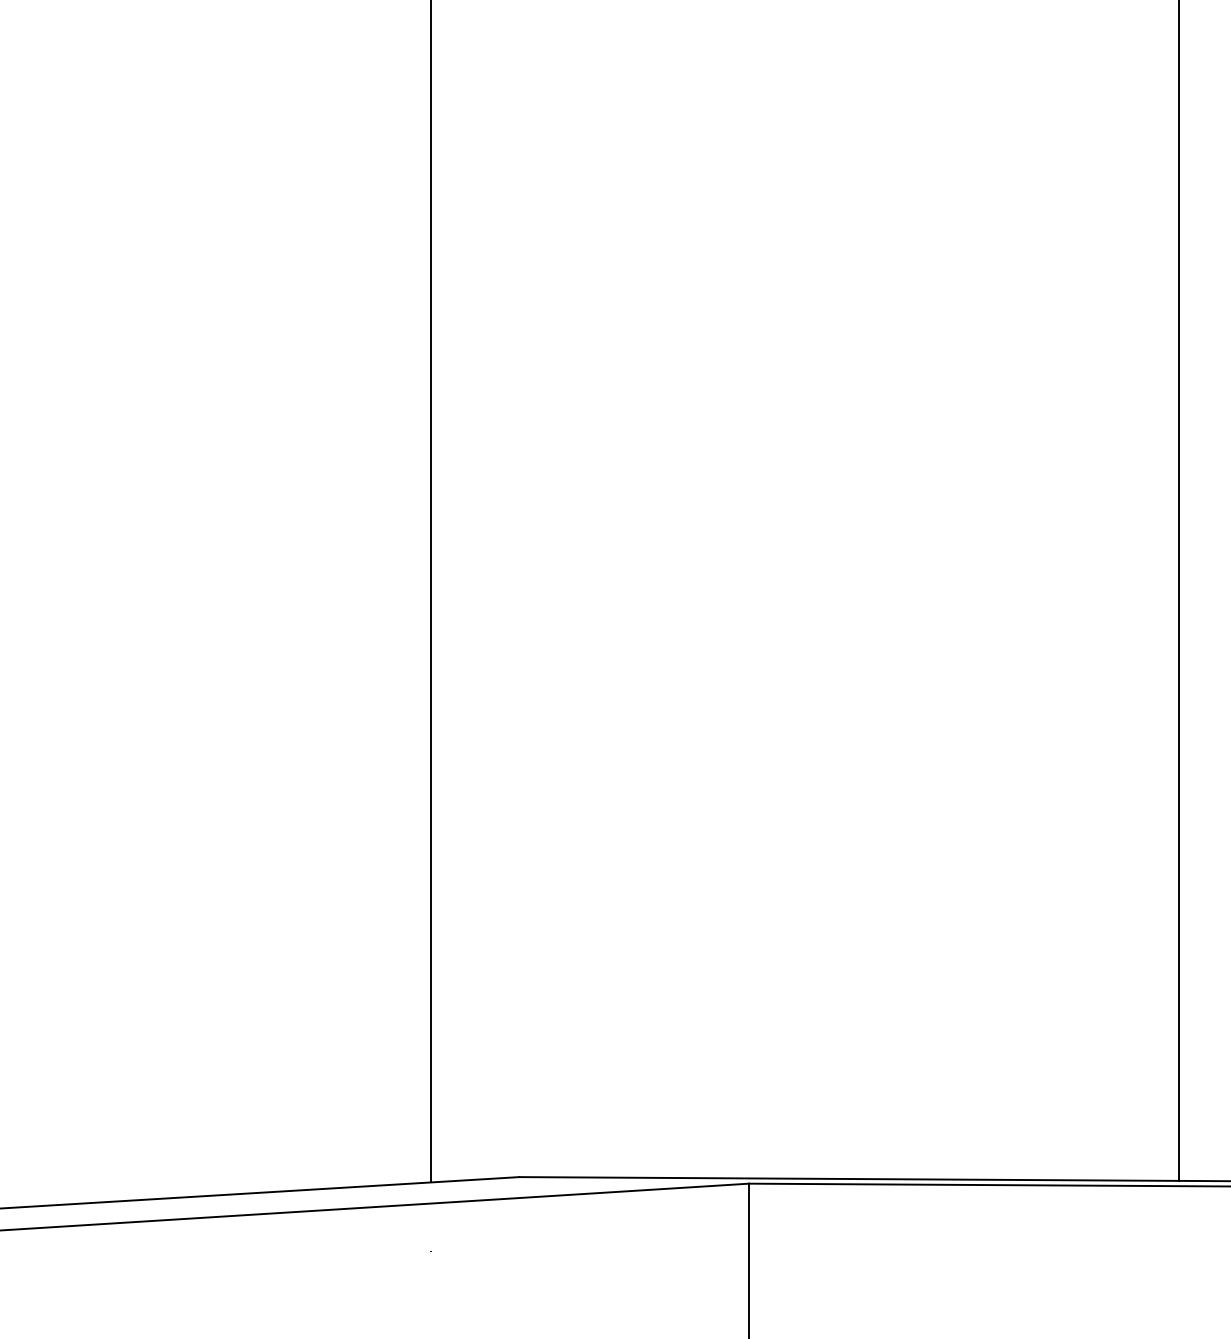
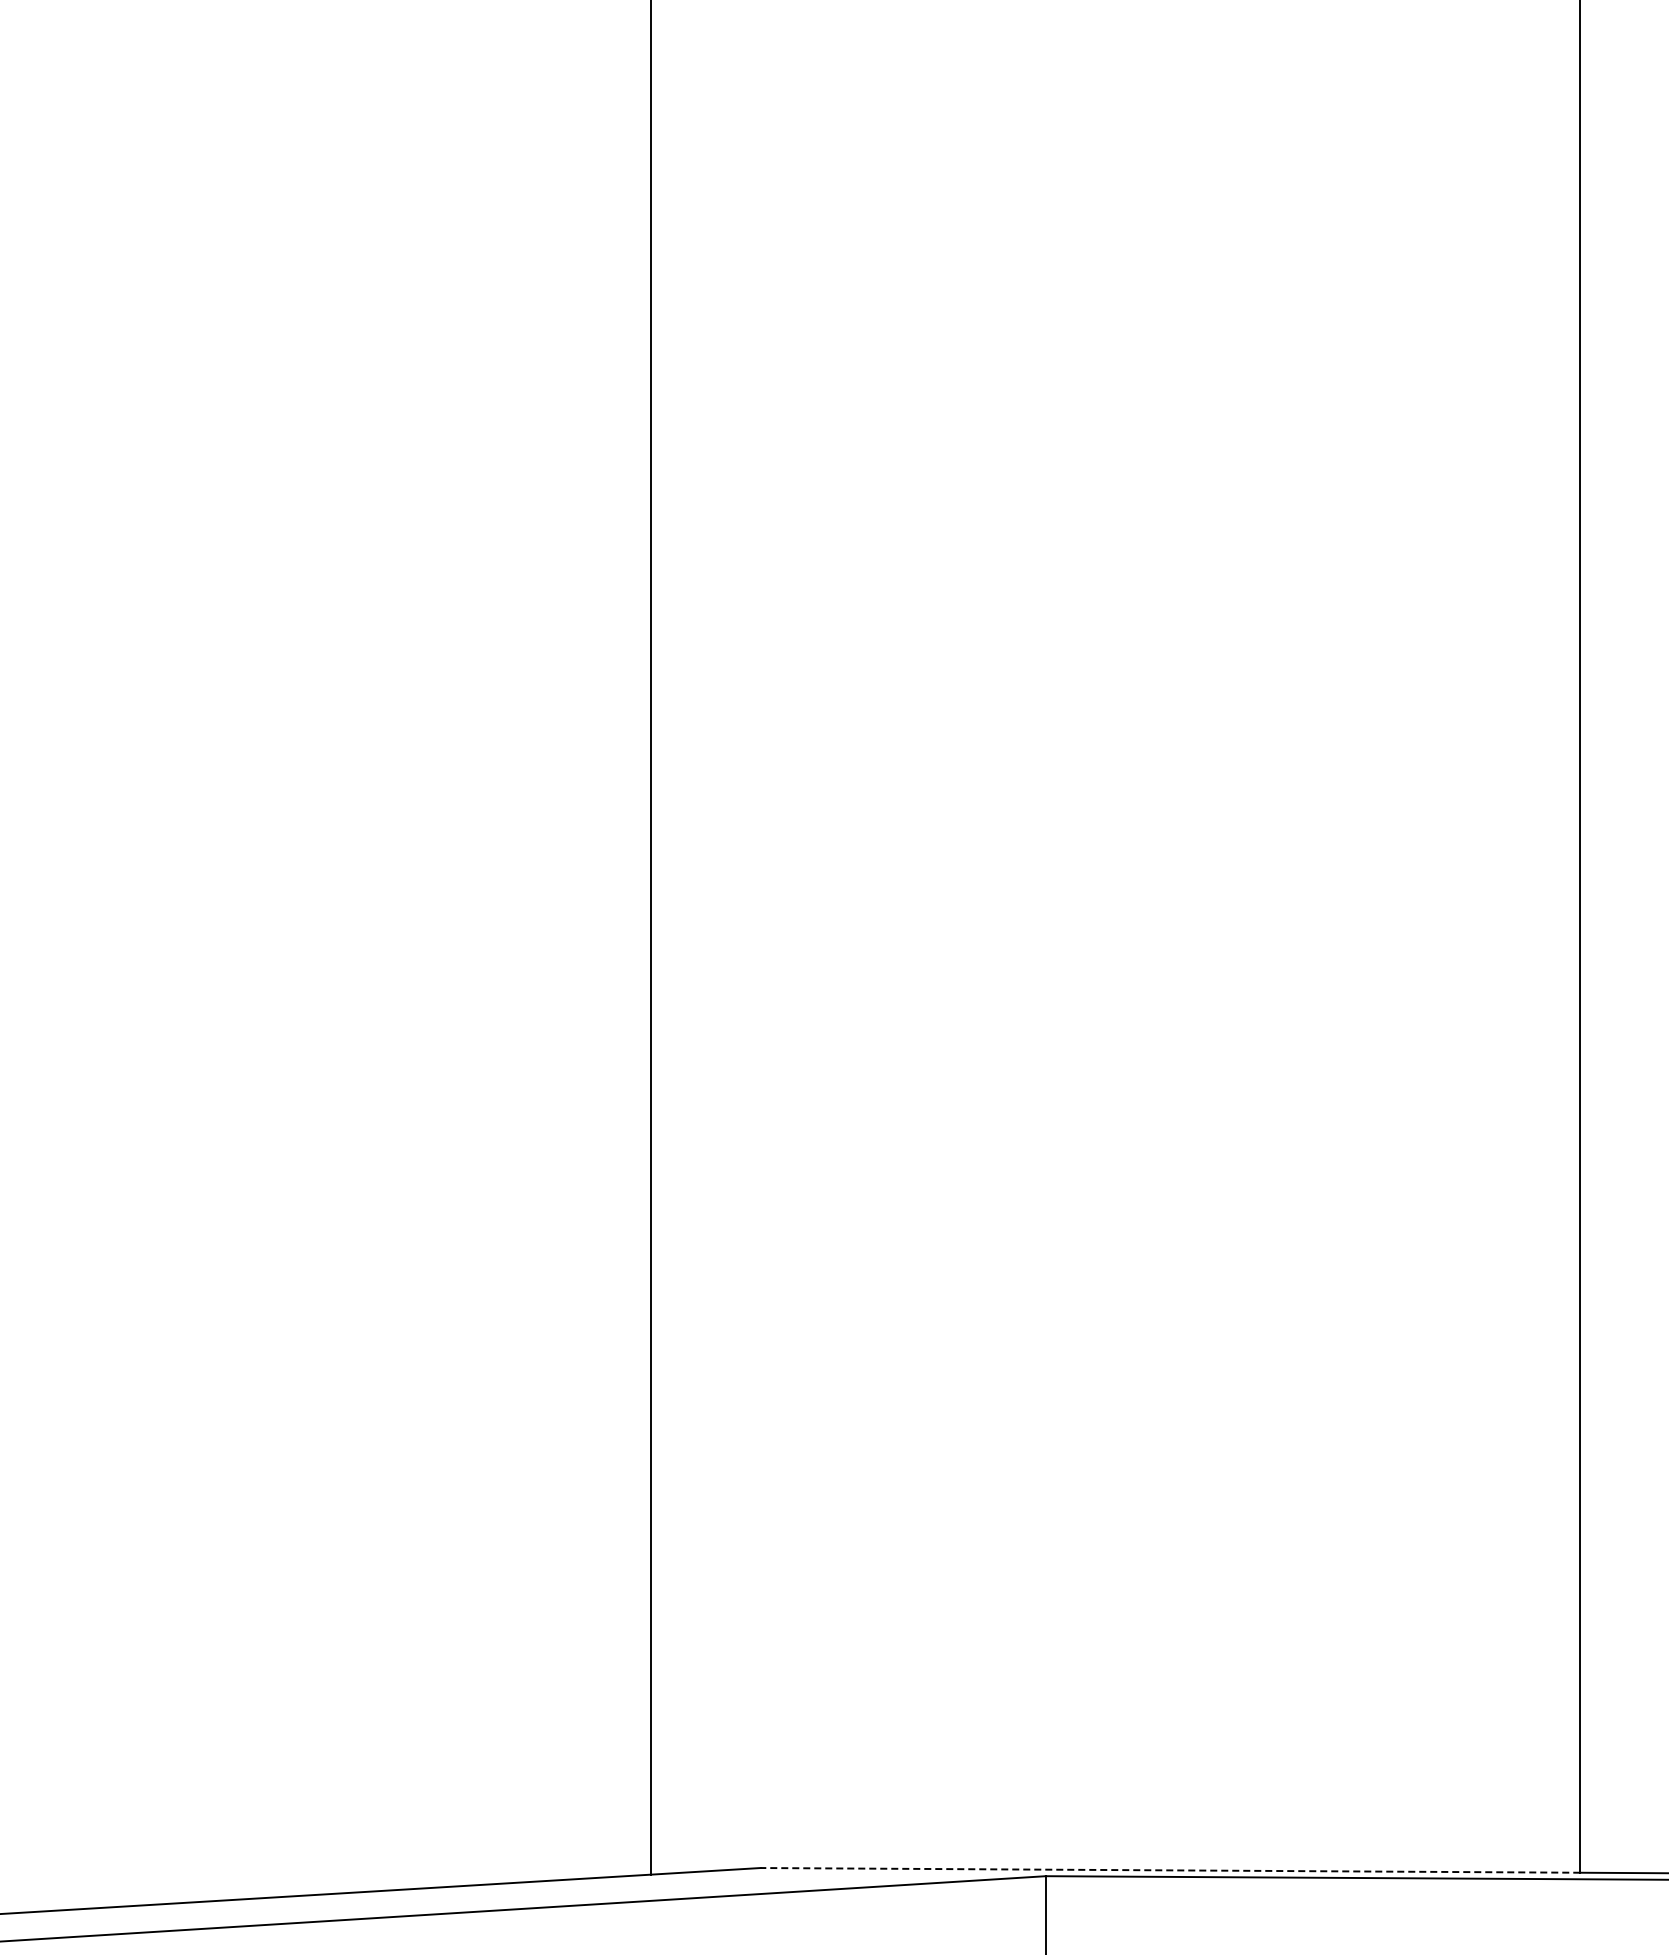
line: (849, 1179) -> (1170, 1870), solid -> dashed

